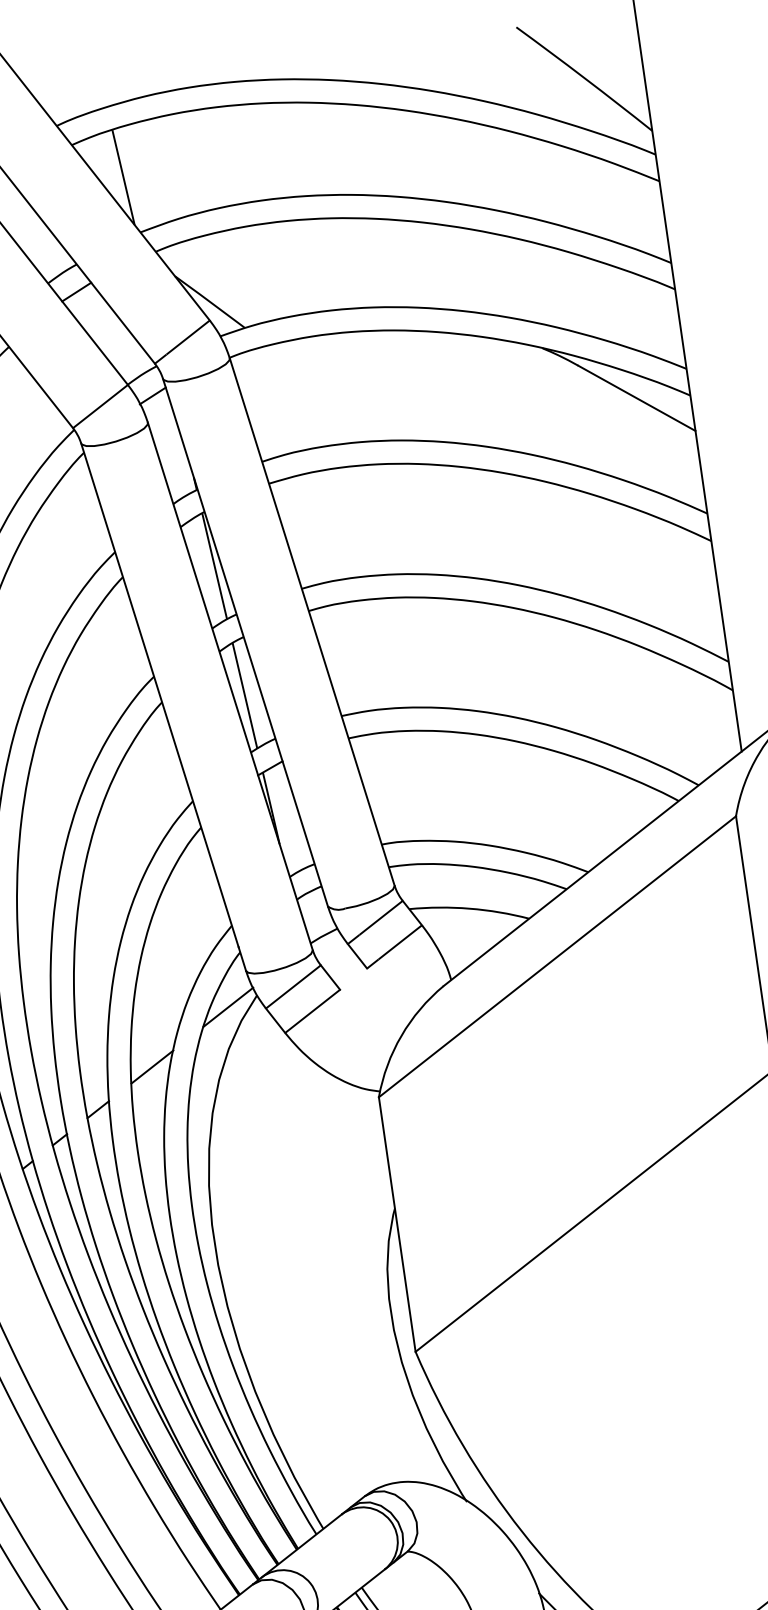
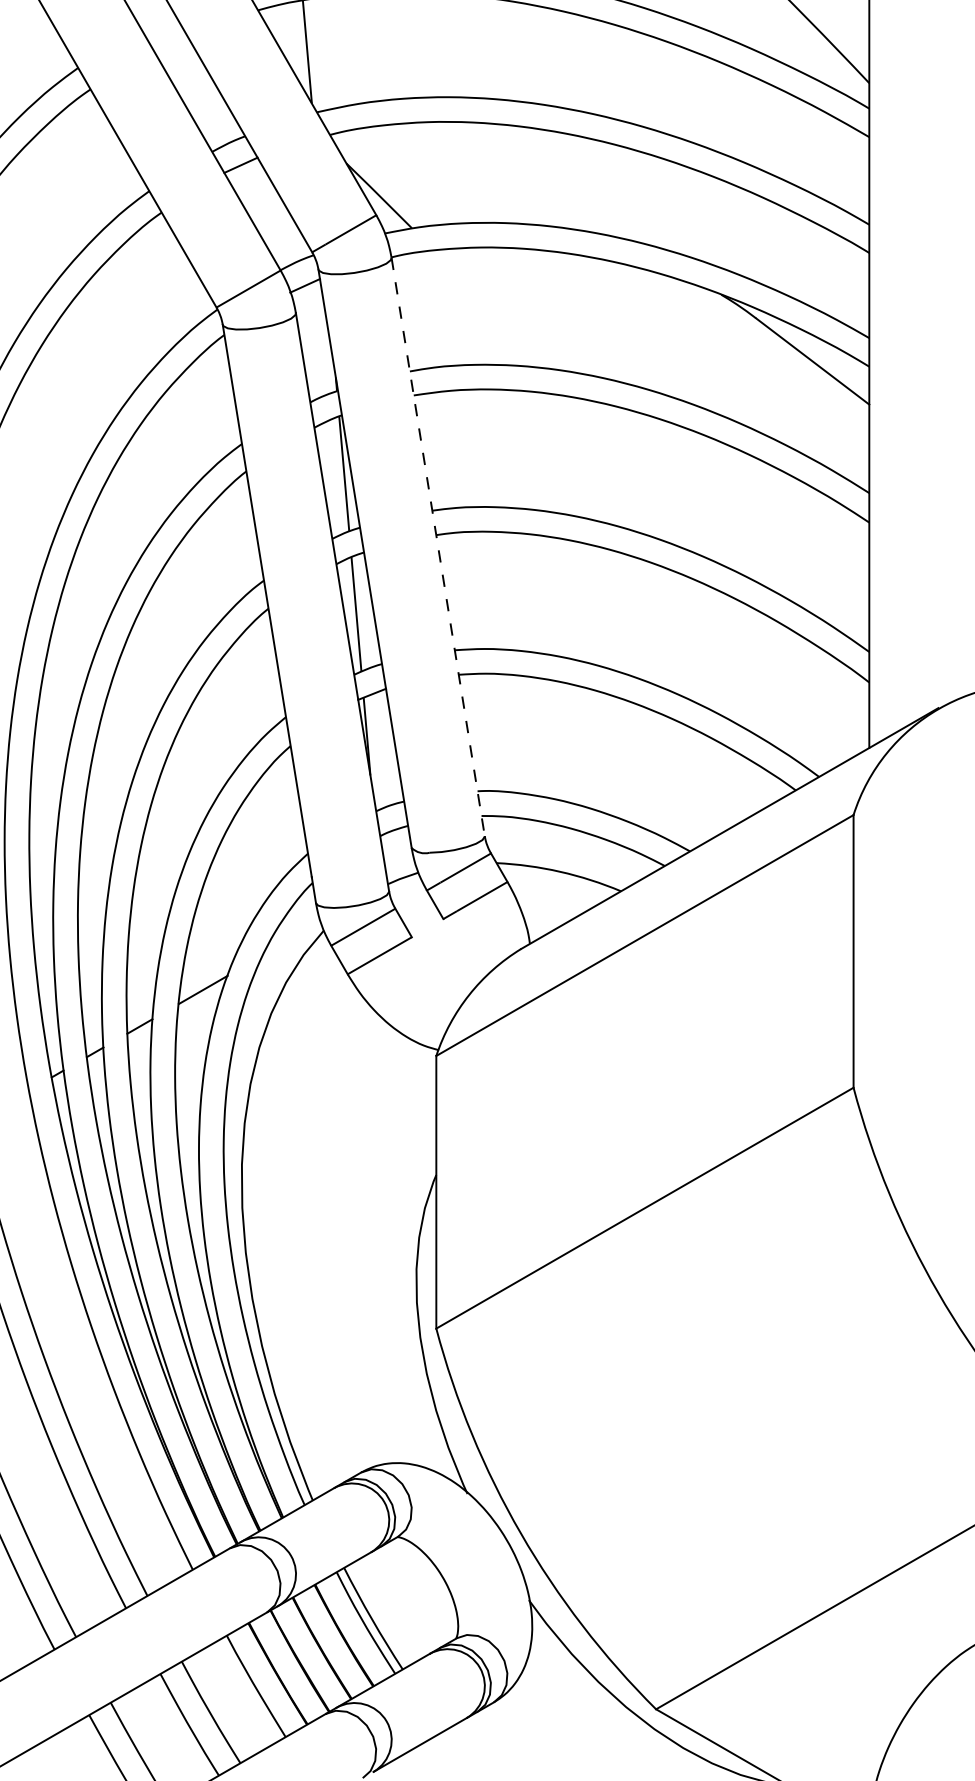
line: (312, 621) -> (438, 546), solid -> dashed
line: (227, 1007) -> (291, 938), removed

